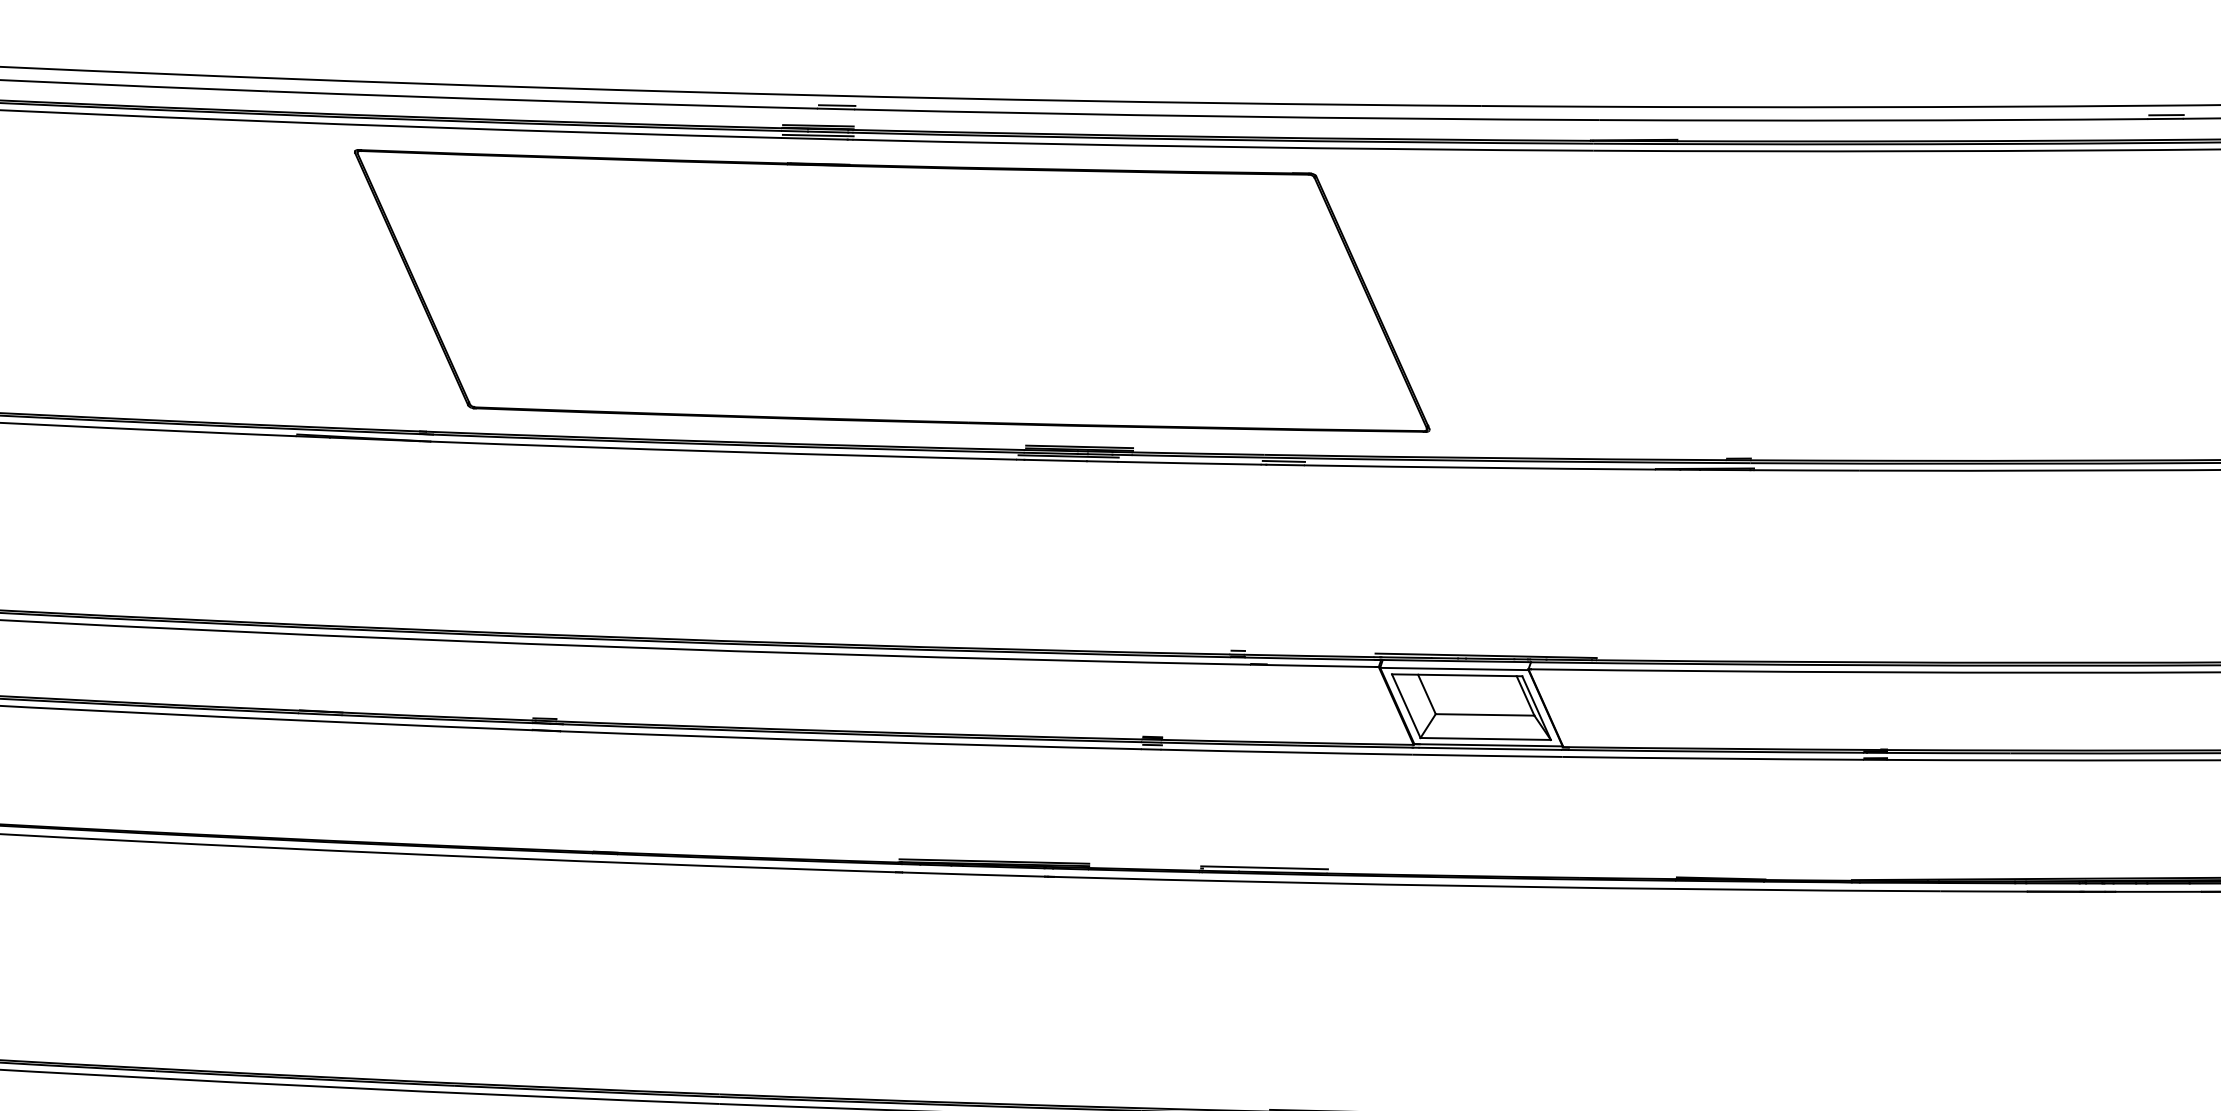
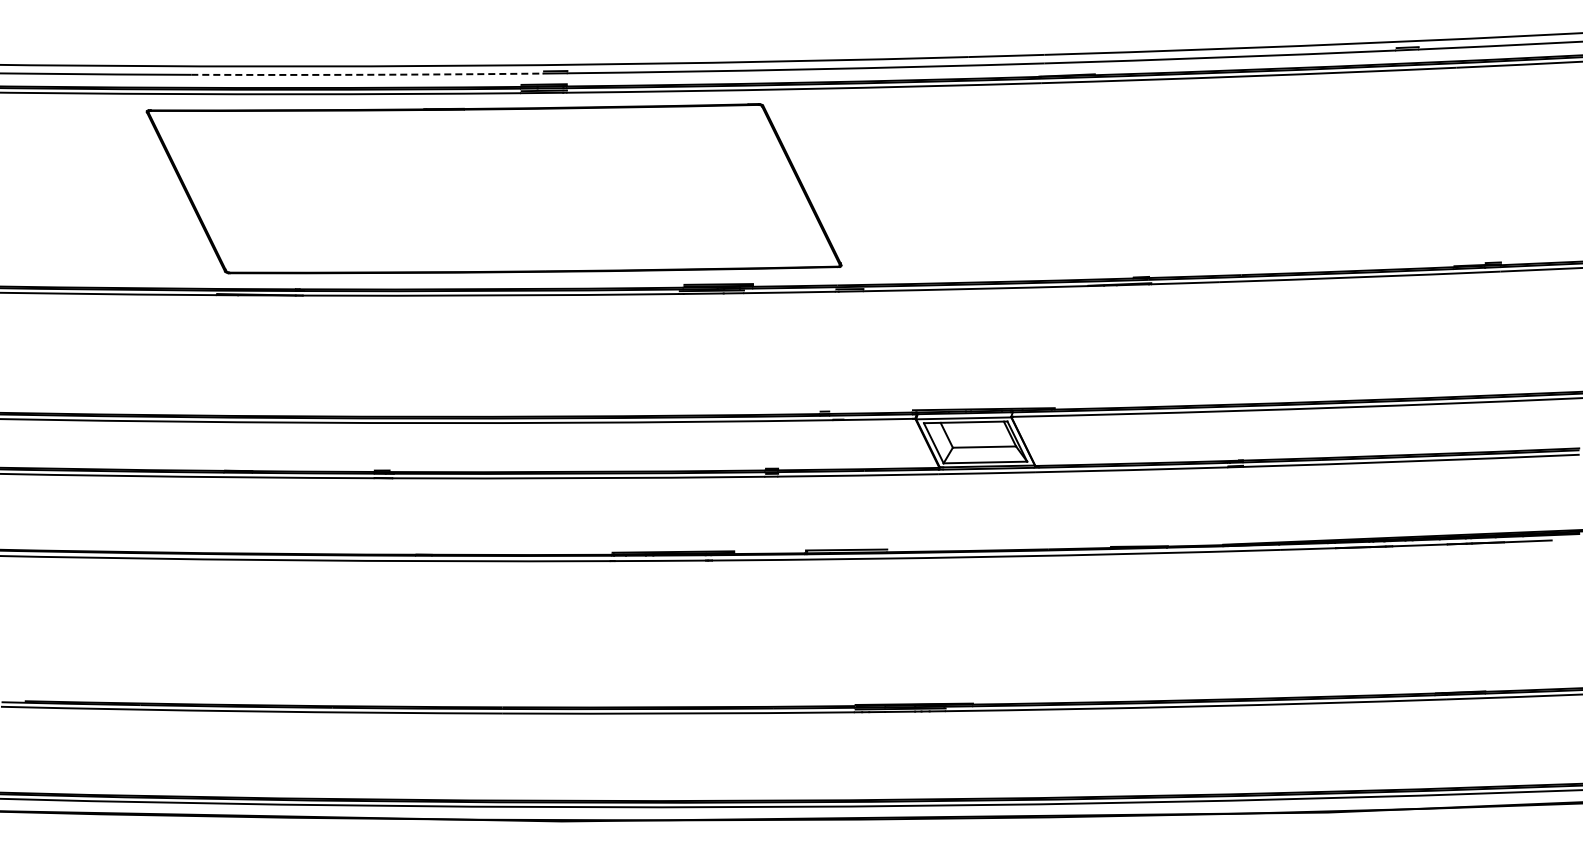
arc: (543, 100) -> (367, 74), solid -> dashed
part: (891, 290) -> (493, 188), moved

